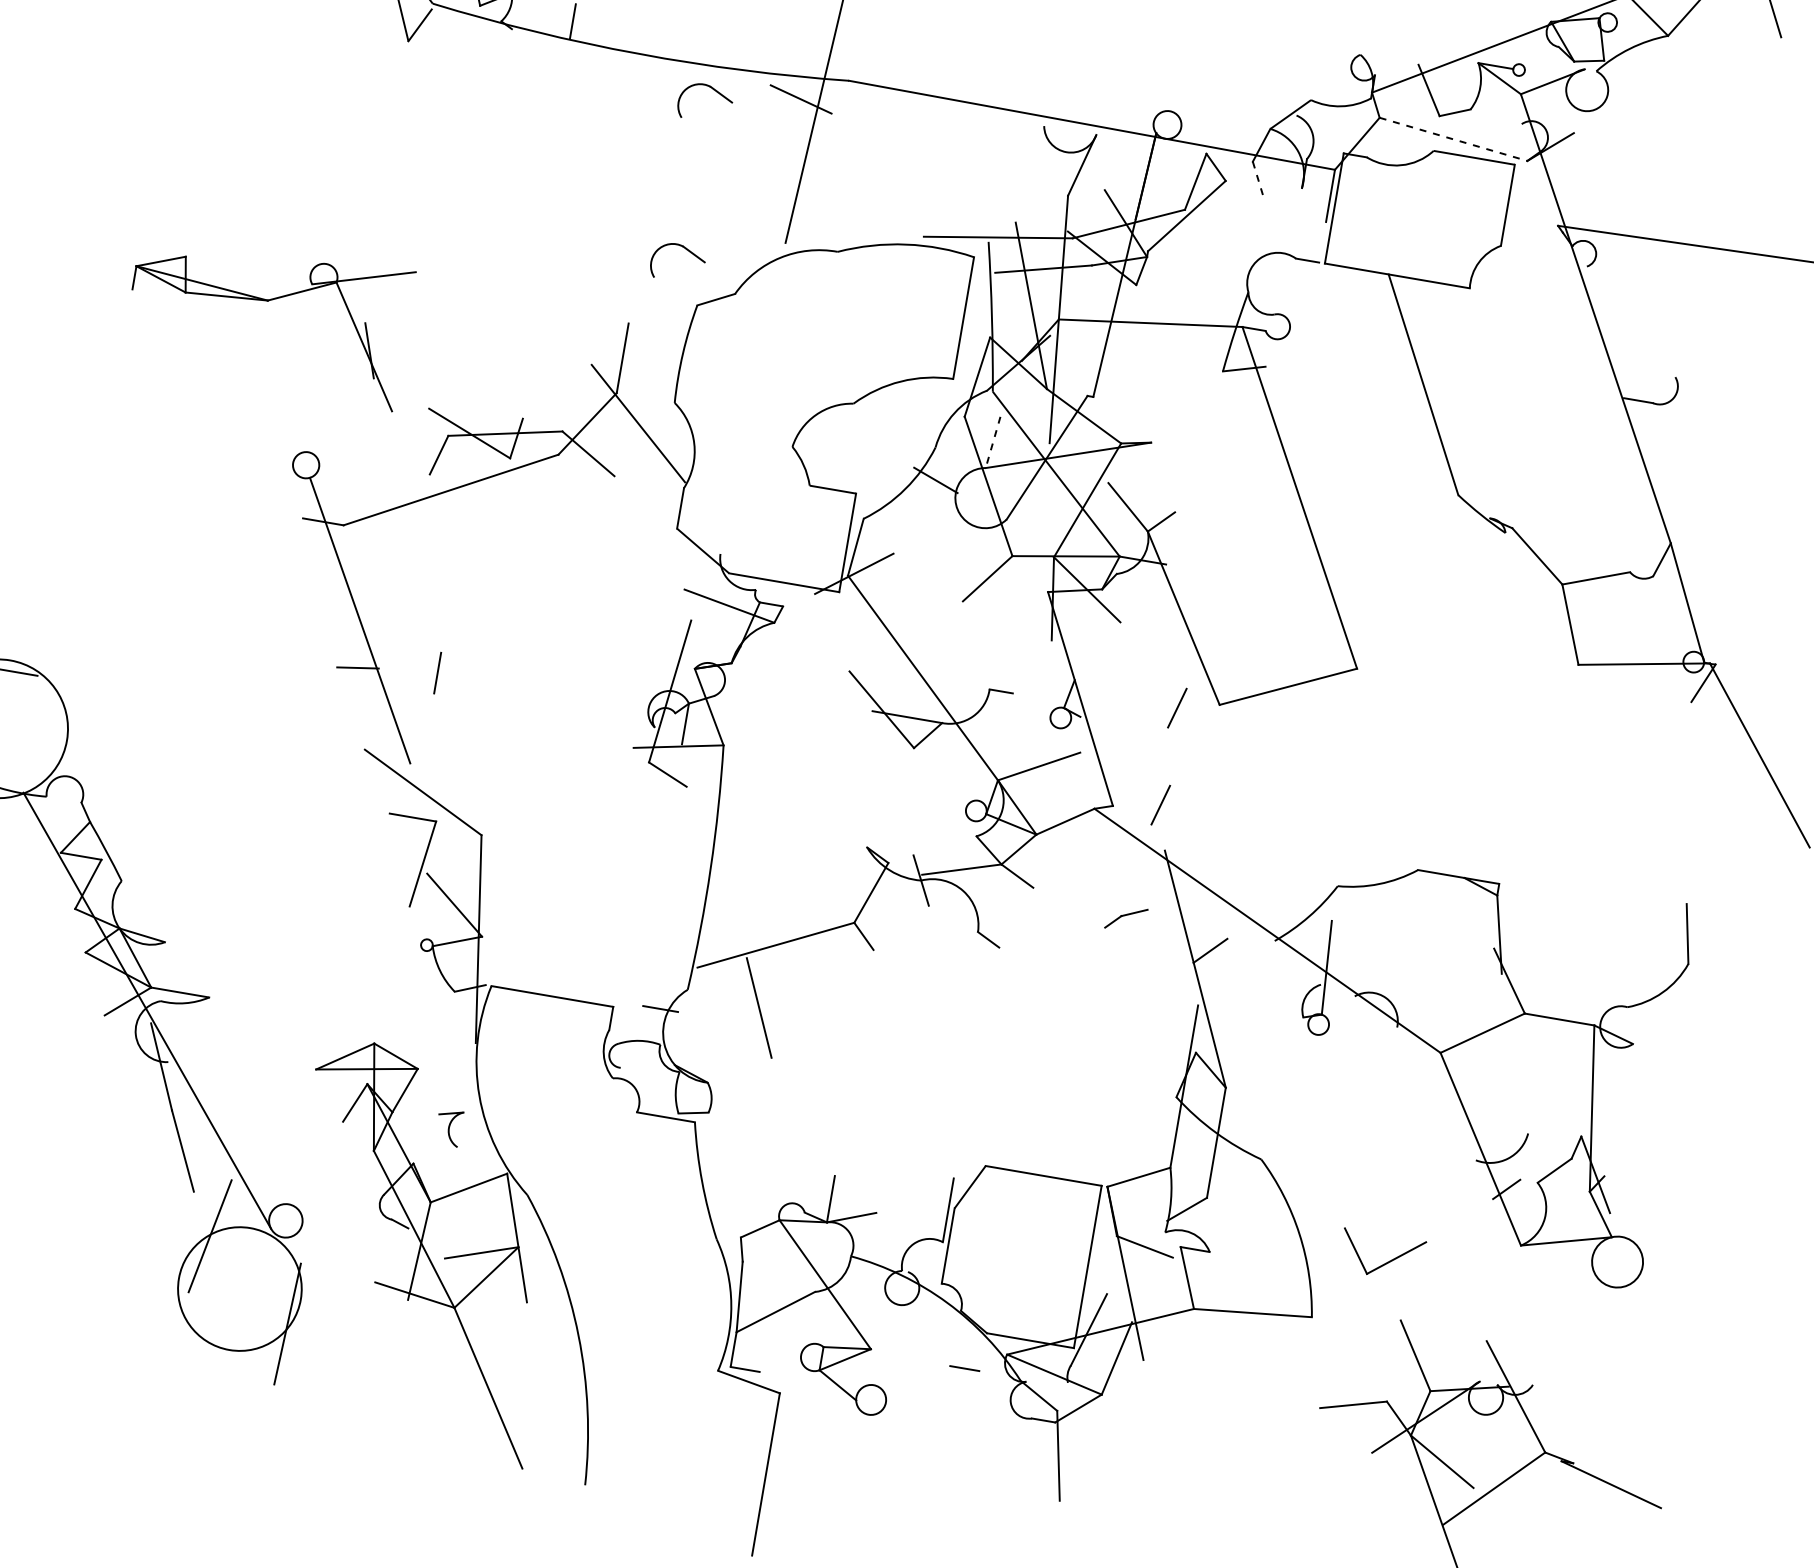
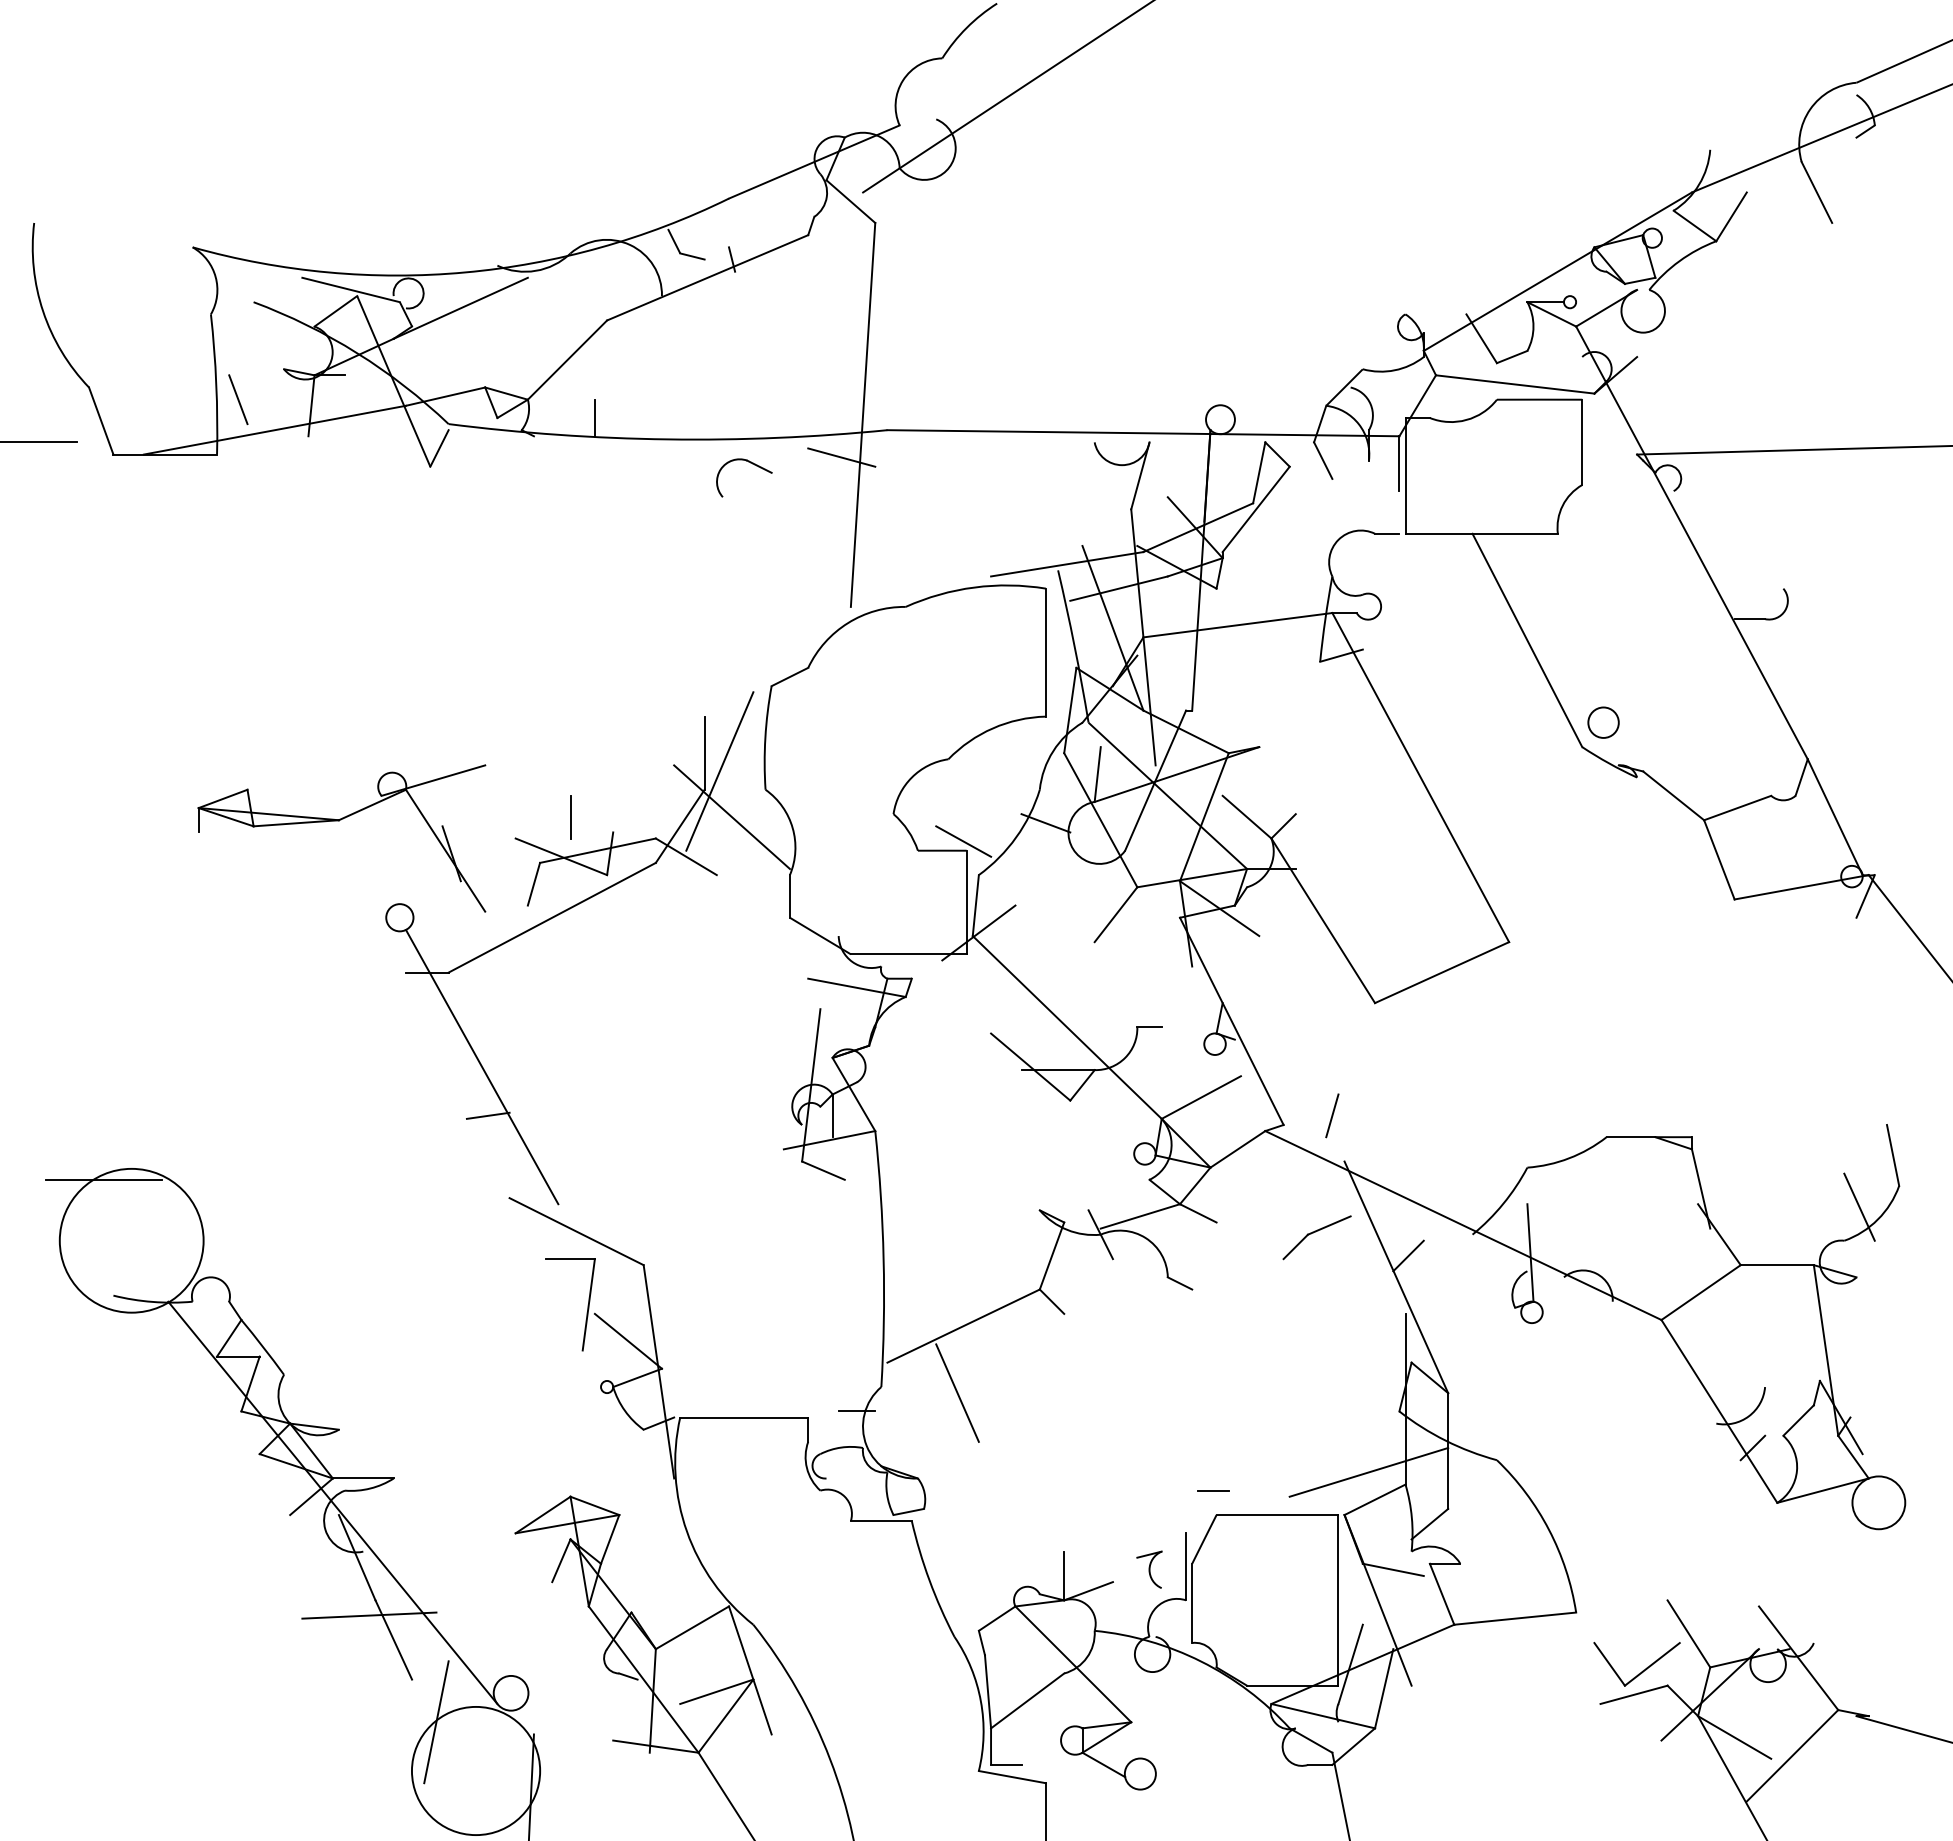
line: (1453, 139) -> (1515, 384), dashed -> solid
line: (1258, 181) -> (1323, 461), dashed -> solid
part: (686, 249) -> (750, 631), removed
part: (268, 301) -> (339, 821), moved
line: (633, 378) -> (719, 771), added
line: (992, 442) -> (1097, 774), dashed -> solid
circle: (1482, 475) -> (1603, 722), added
line: (854, 484) -> (963, 841), added
line: (437, 673) -> (570, 817), moved
line: (1177, 707) -> (1332, 1013), removed
part: (1125, 918) -> (1316, 1237), size x1.67
line: (1647, 977) -> (1859, 1206), added
line: (163, 1123) -> (369, 1615), added
part: (449, 1127) -> (1149, 1569), moved
line: (1137, 1150) -> (1368, 1472), added
part: (1386, 1262) -> (1642, 1670), moved
line: (964, 1368) -> (1213, 1490), moved

